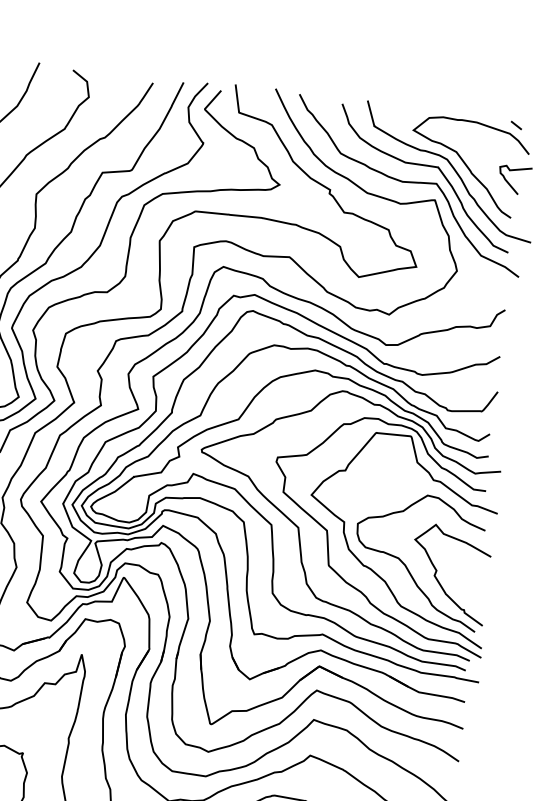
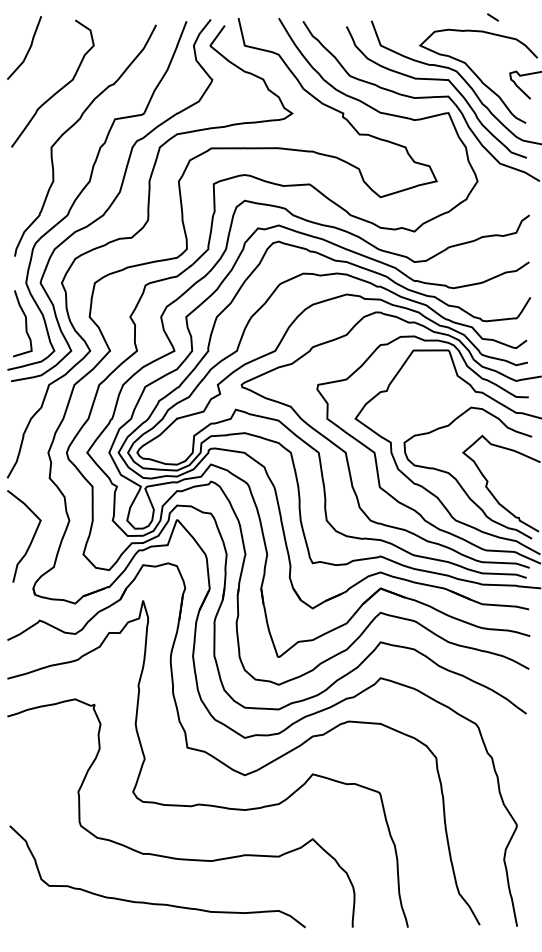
line: (515, 125) -> (492, 17), moved

